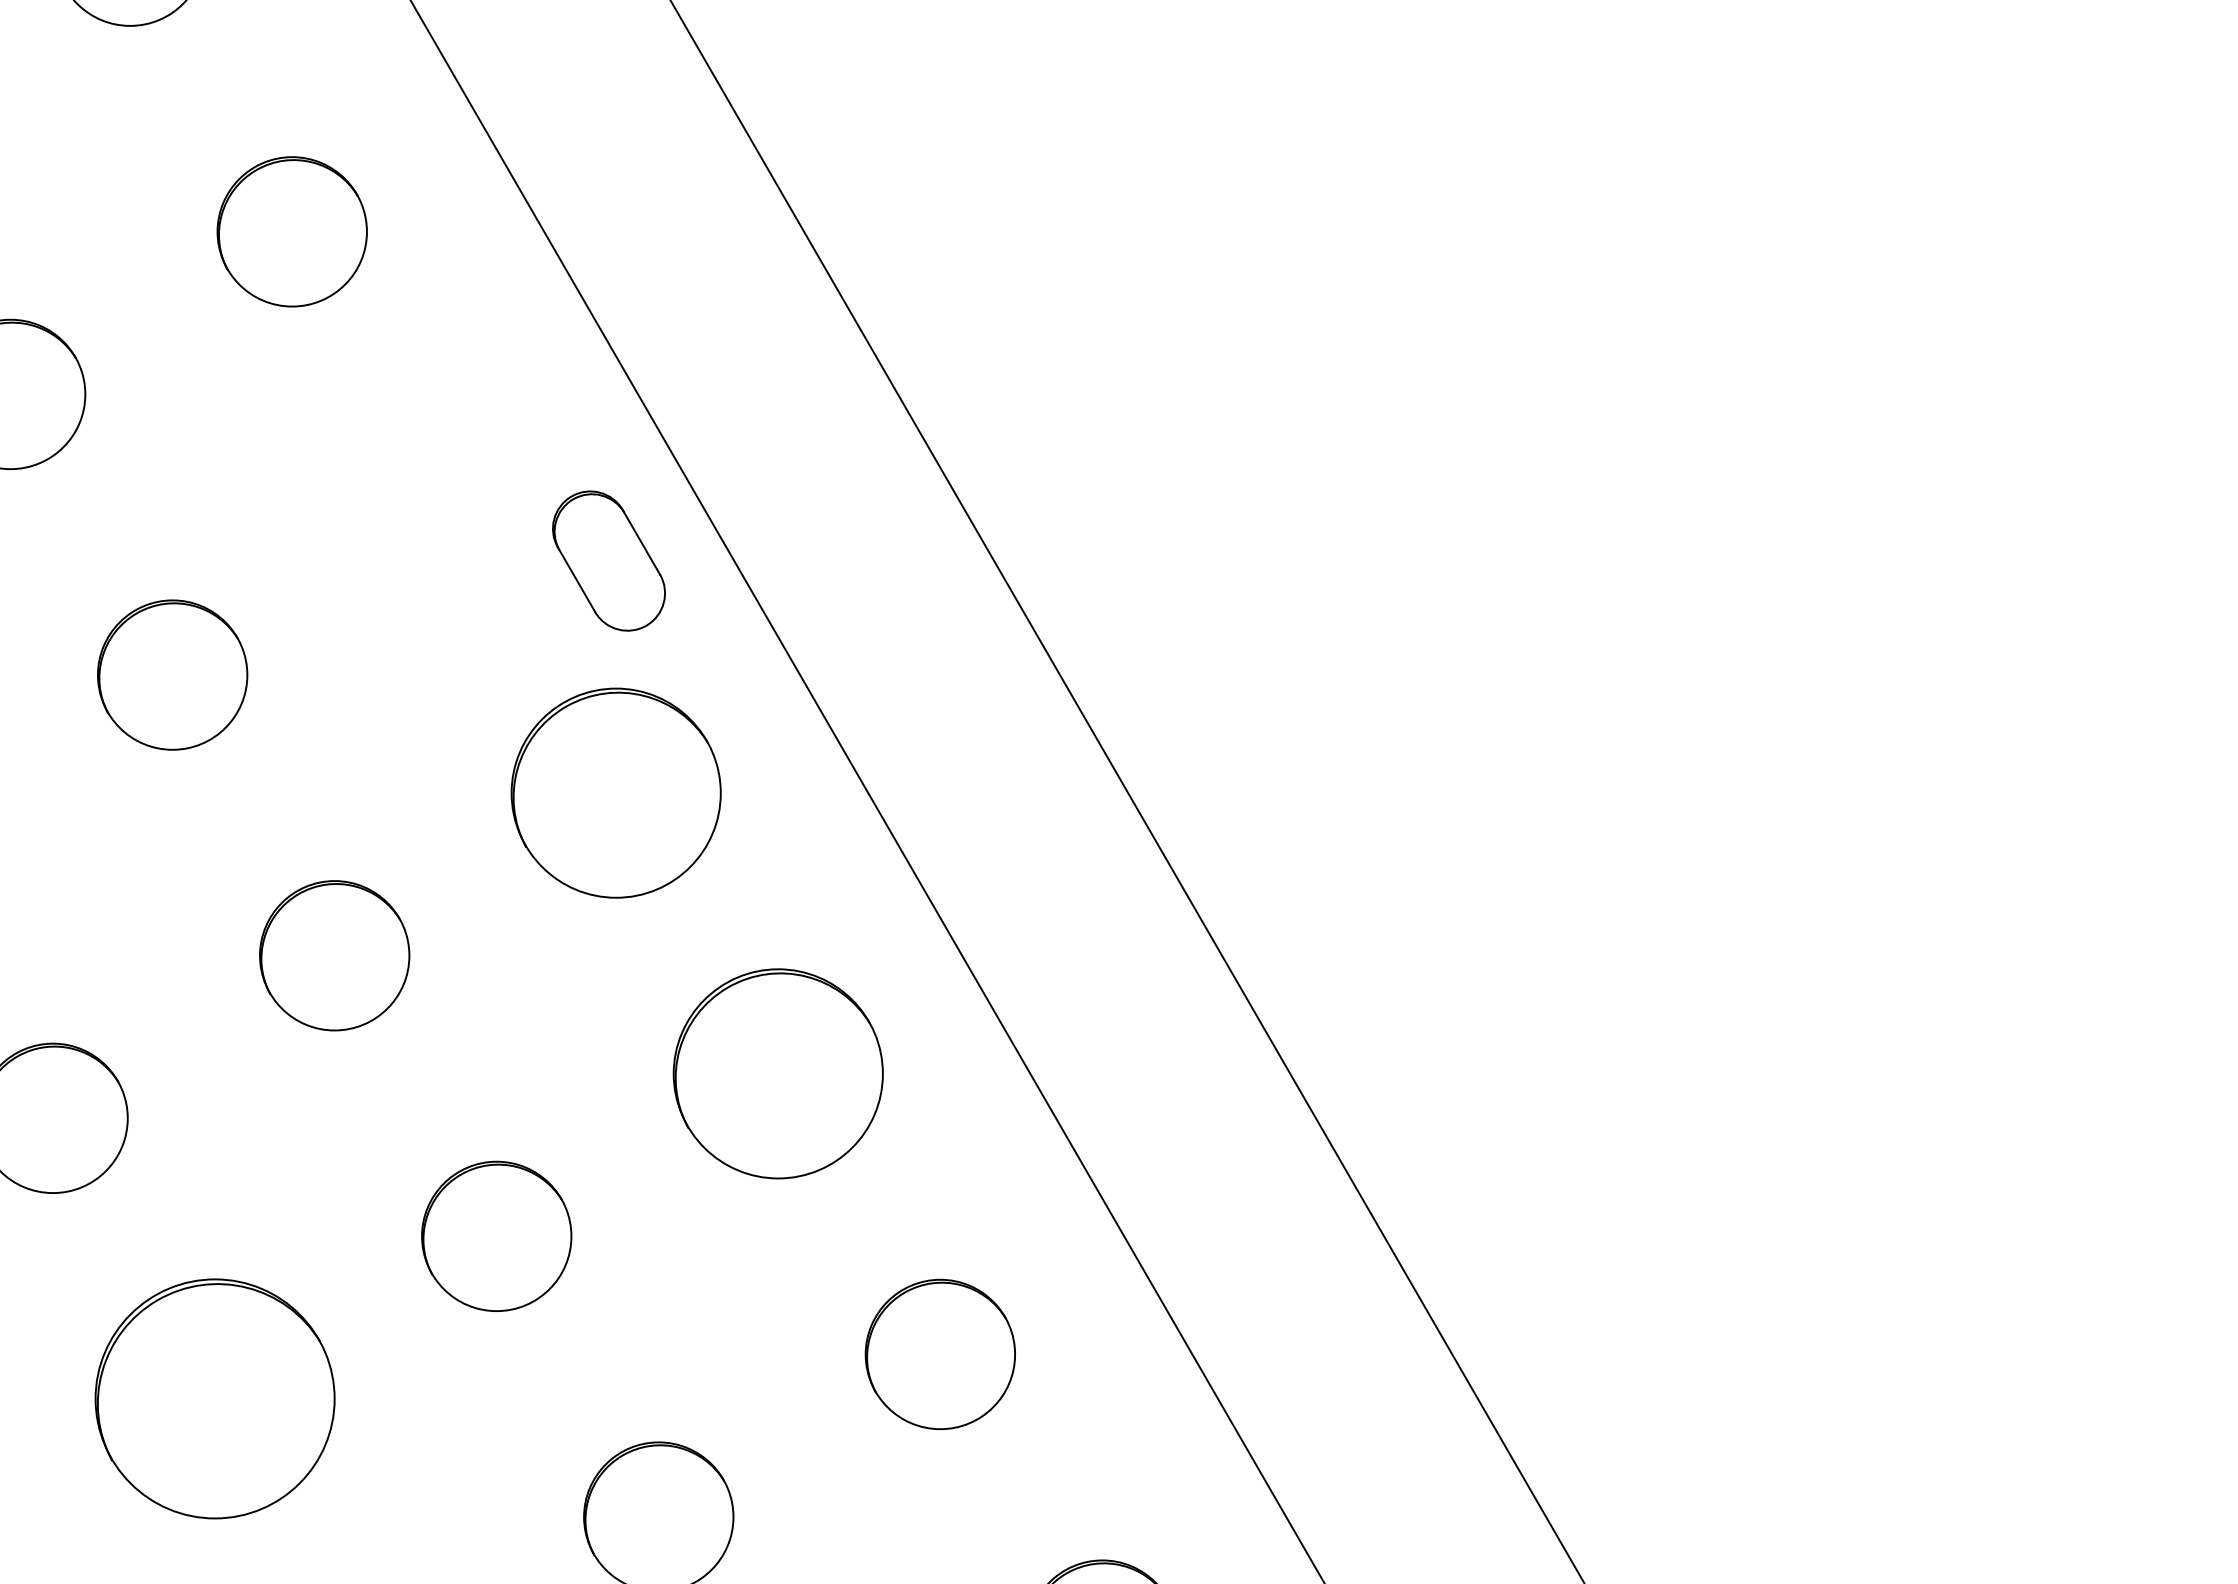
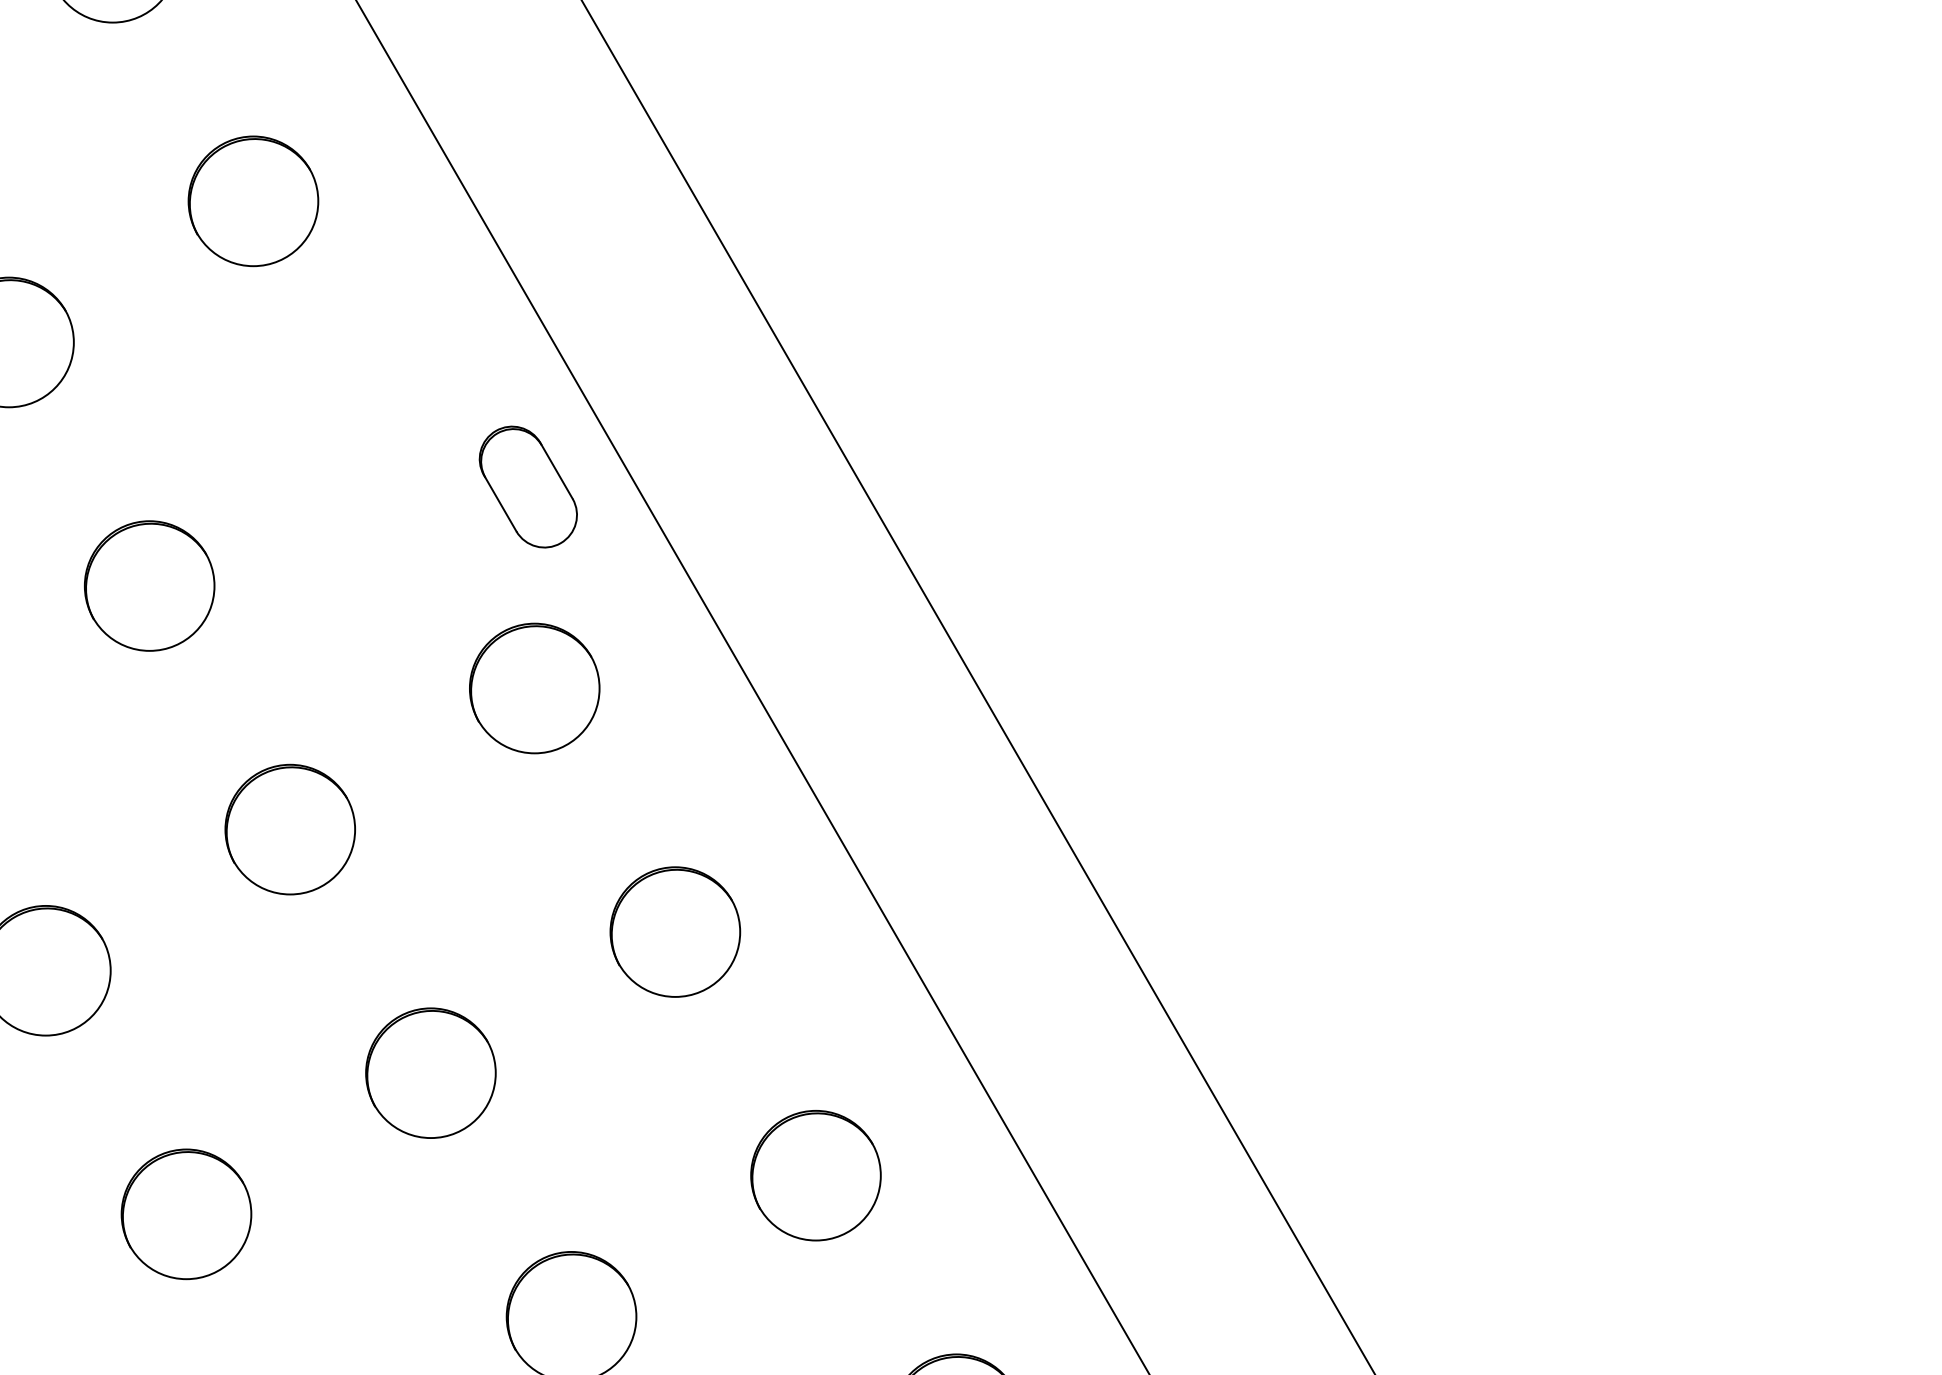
part: (616, 793) -> (534, 688), size x0.71
part: (778, 1073) -> (675, 931), size x0.71
part: (215, 1399) -> (186, 1214), size x0.62

